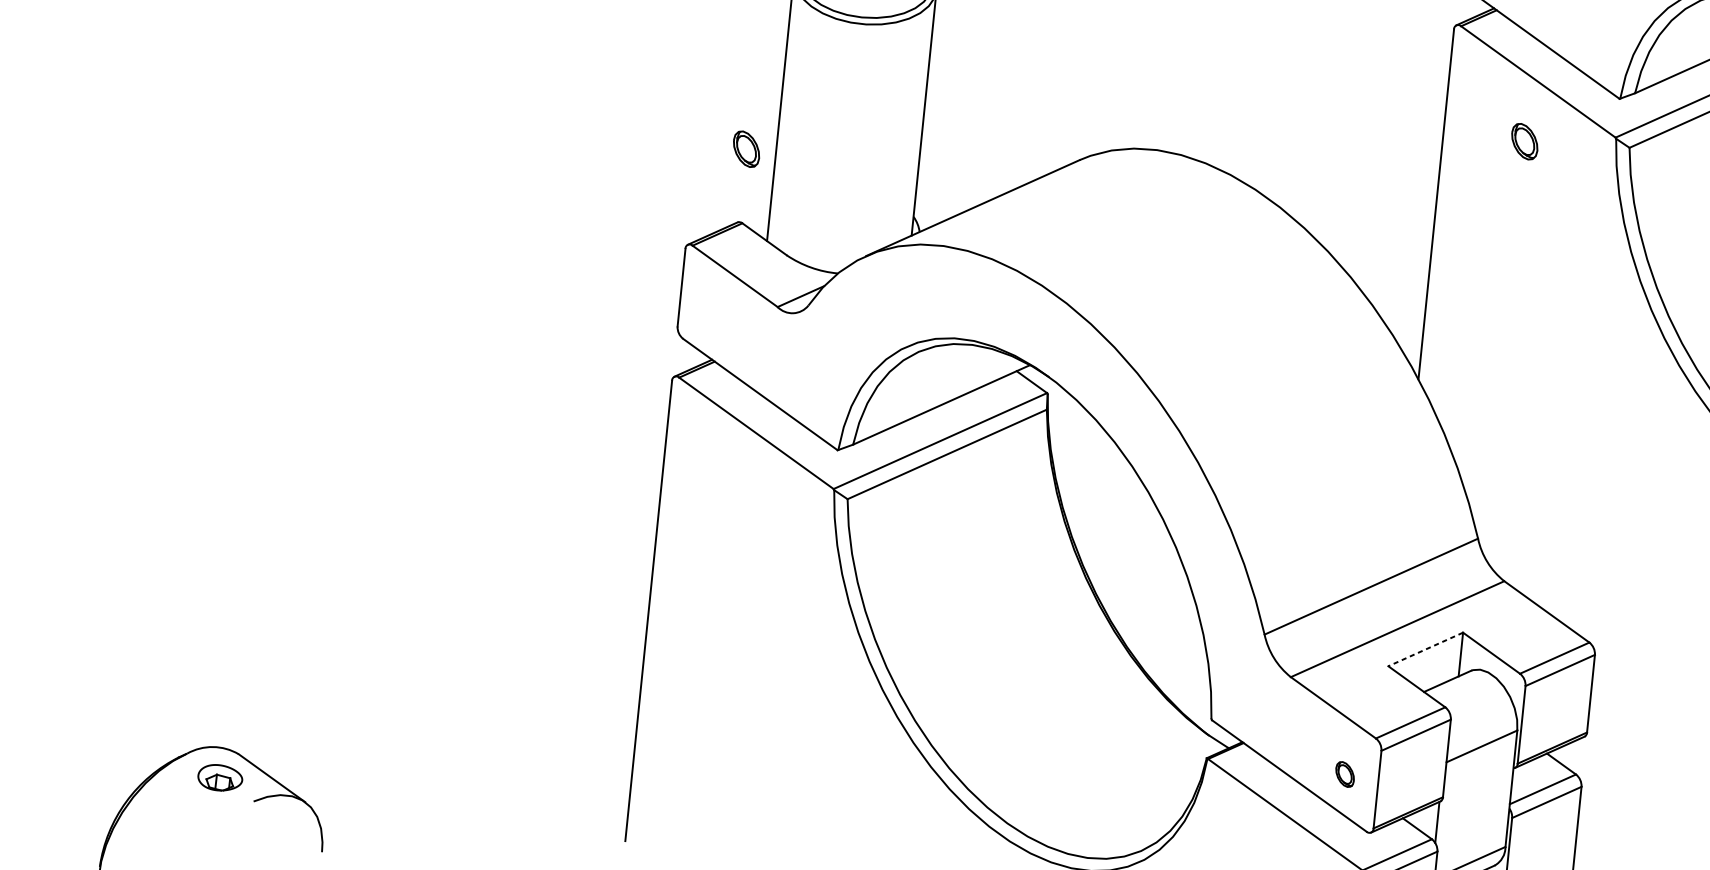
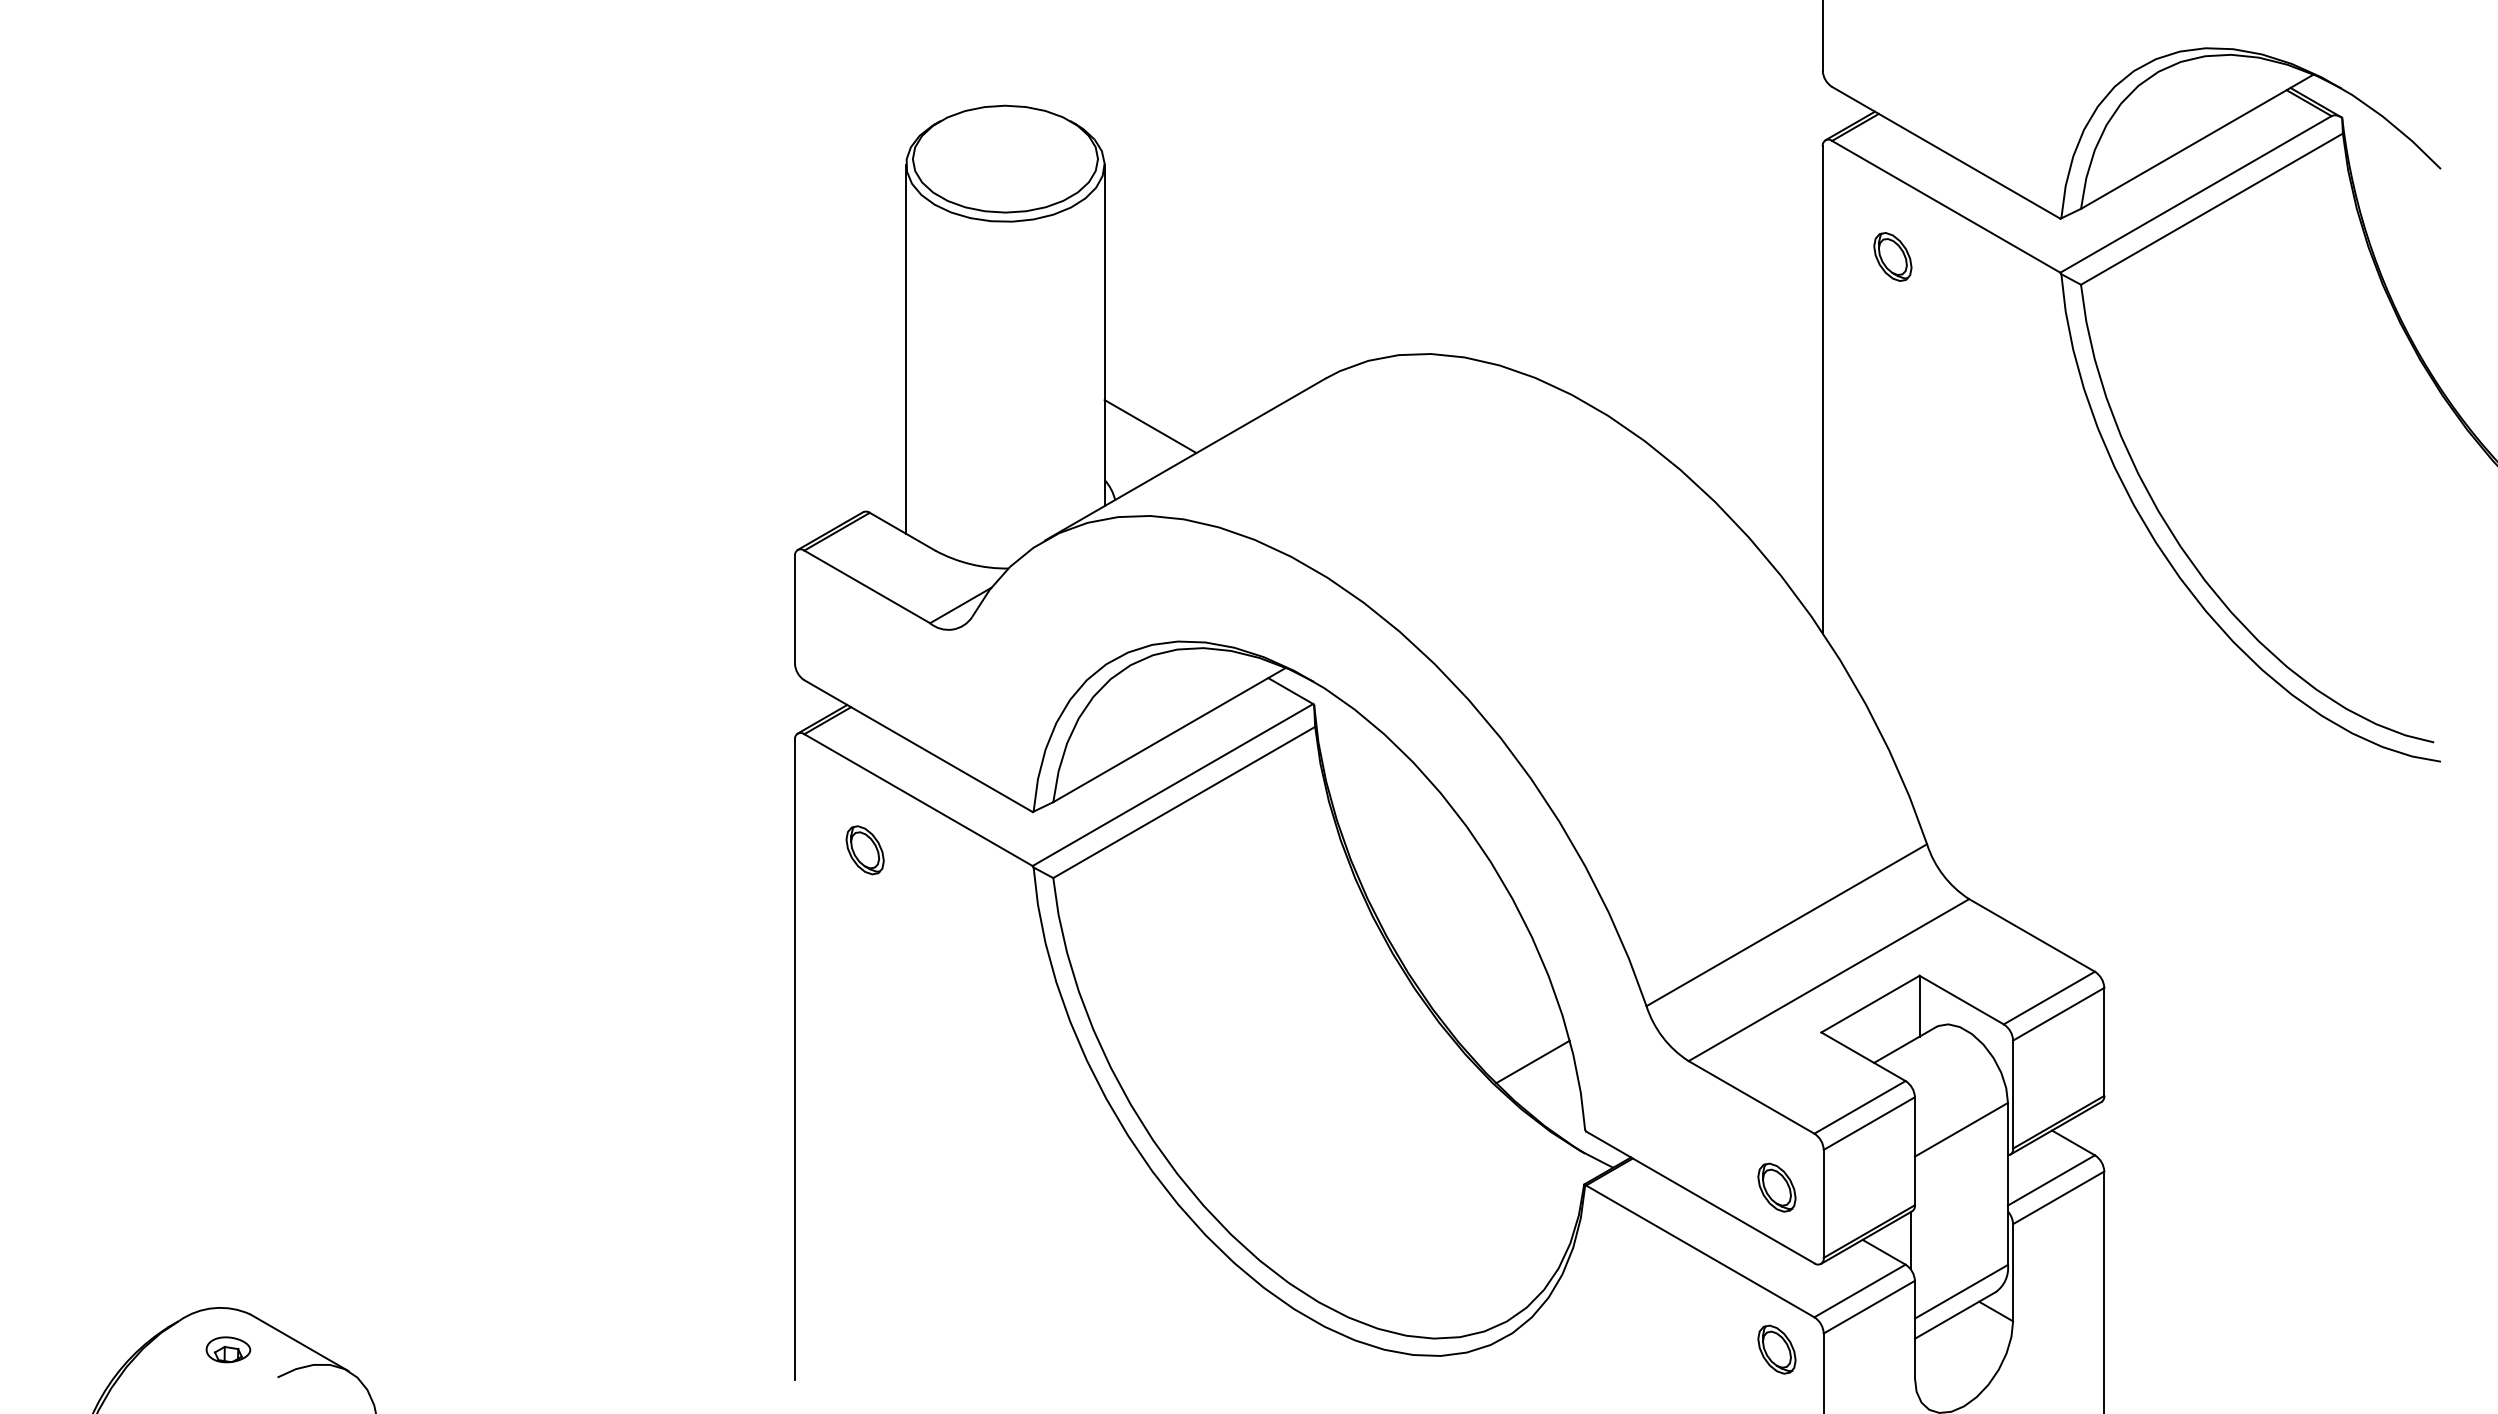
part: (1524, 141) -> (1892, 256), moved
part: (746, 149) -> (864, 850), moved
line: (950, 181) -> (1150, 426), added
line: (1425, 649) -> (1870, 1004), dashed -> solid
line: (1178, 666) -> (1532, 1061), added
part: (1344, 774) -> (1776, 1187), size x1.43
part: (220, 777) -> (228, 1349), size x0.71

